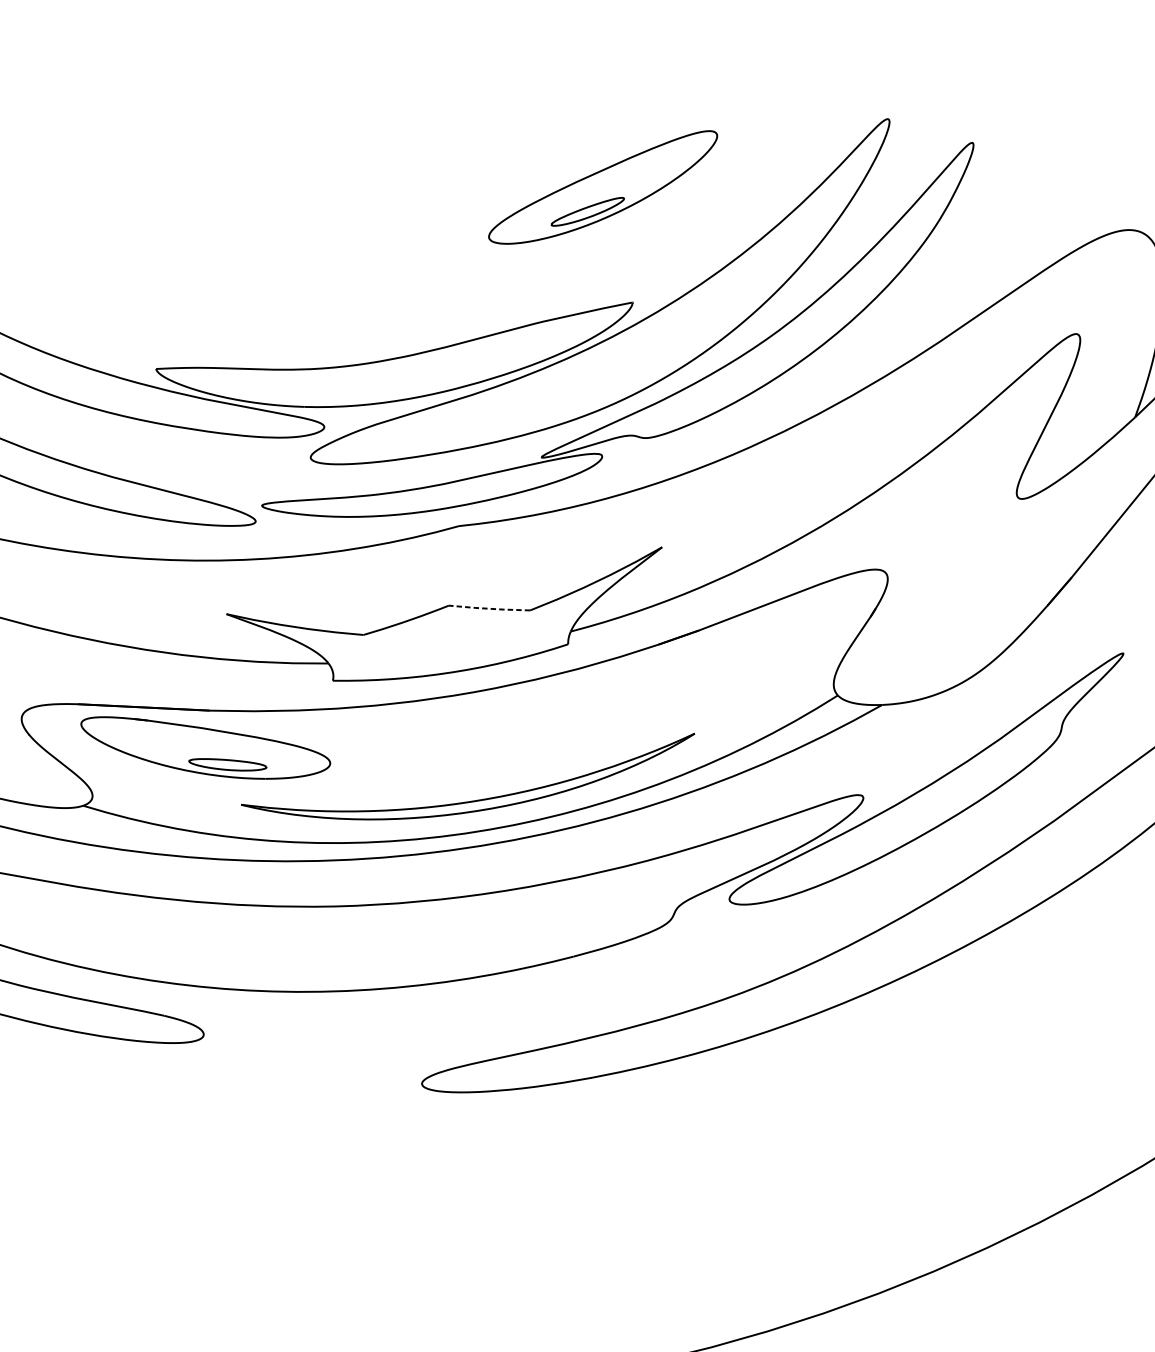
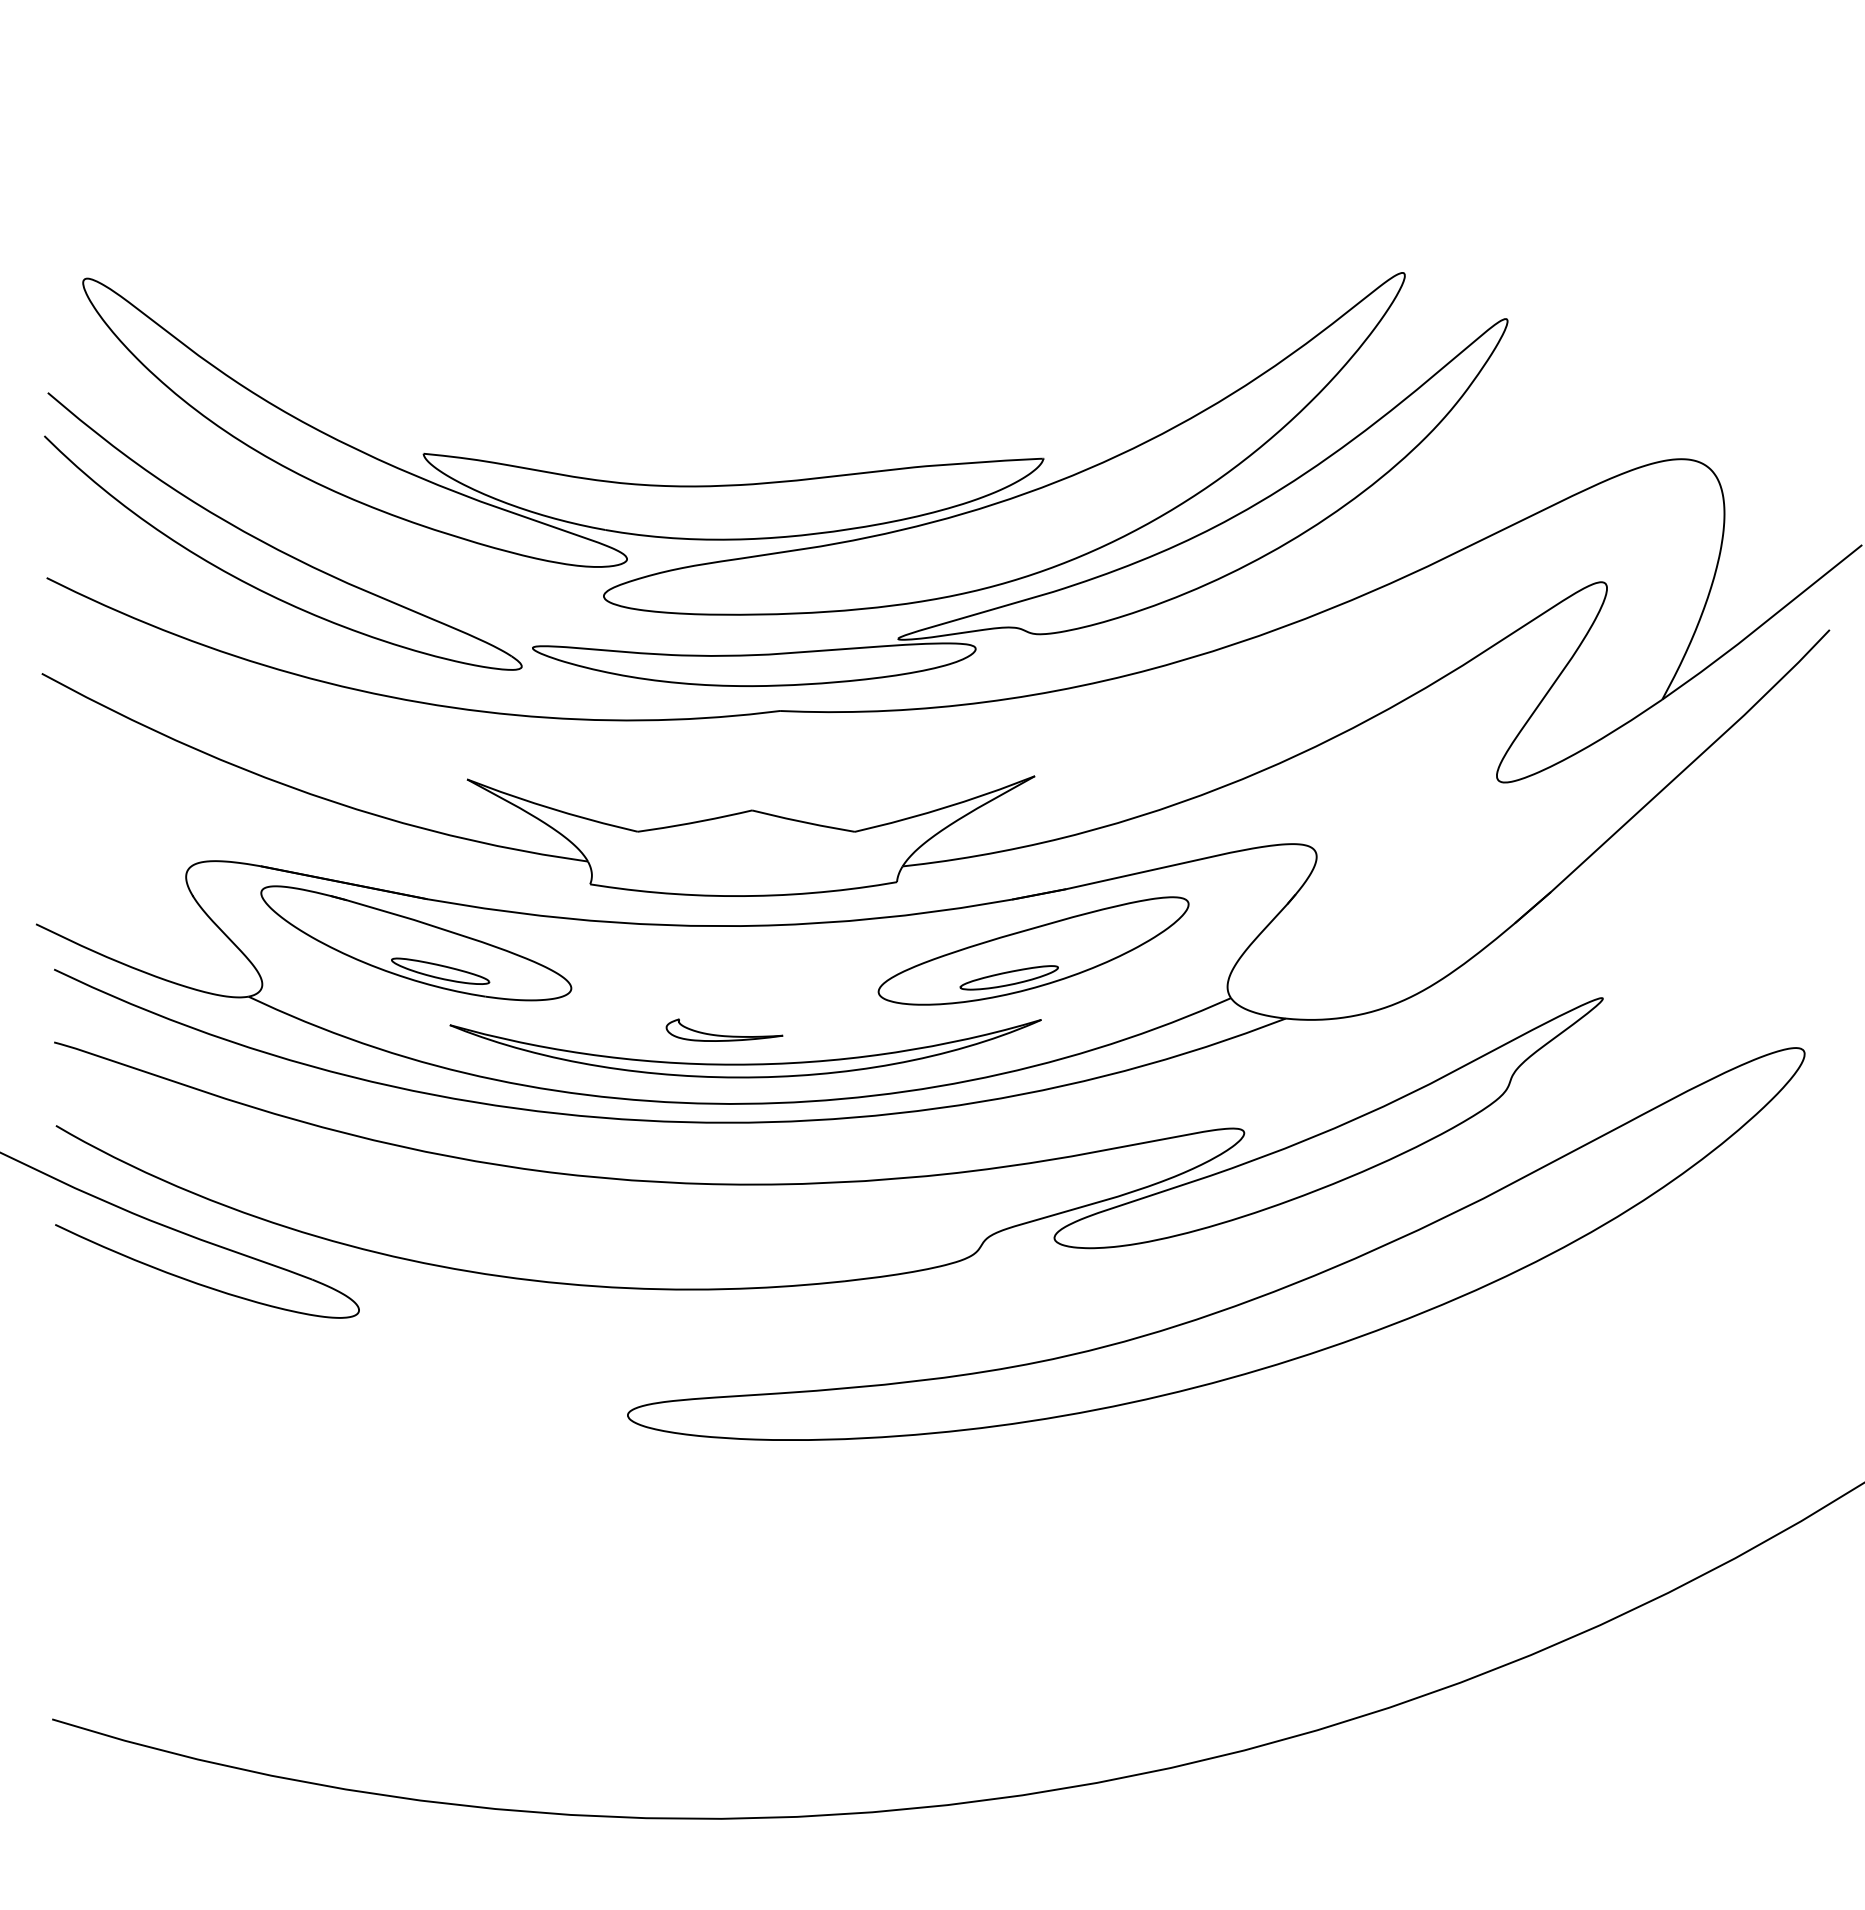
part: (603, 188) -> (1033, 950), moved
line: (488, 608) -> (802, 821), dashed -> solid
part: (452, 776) -> (724, 1029), added

